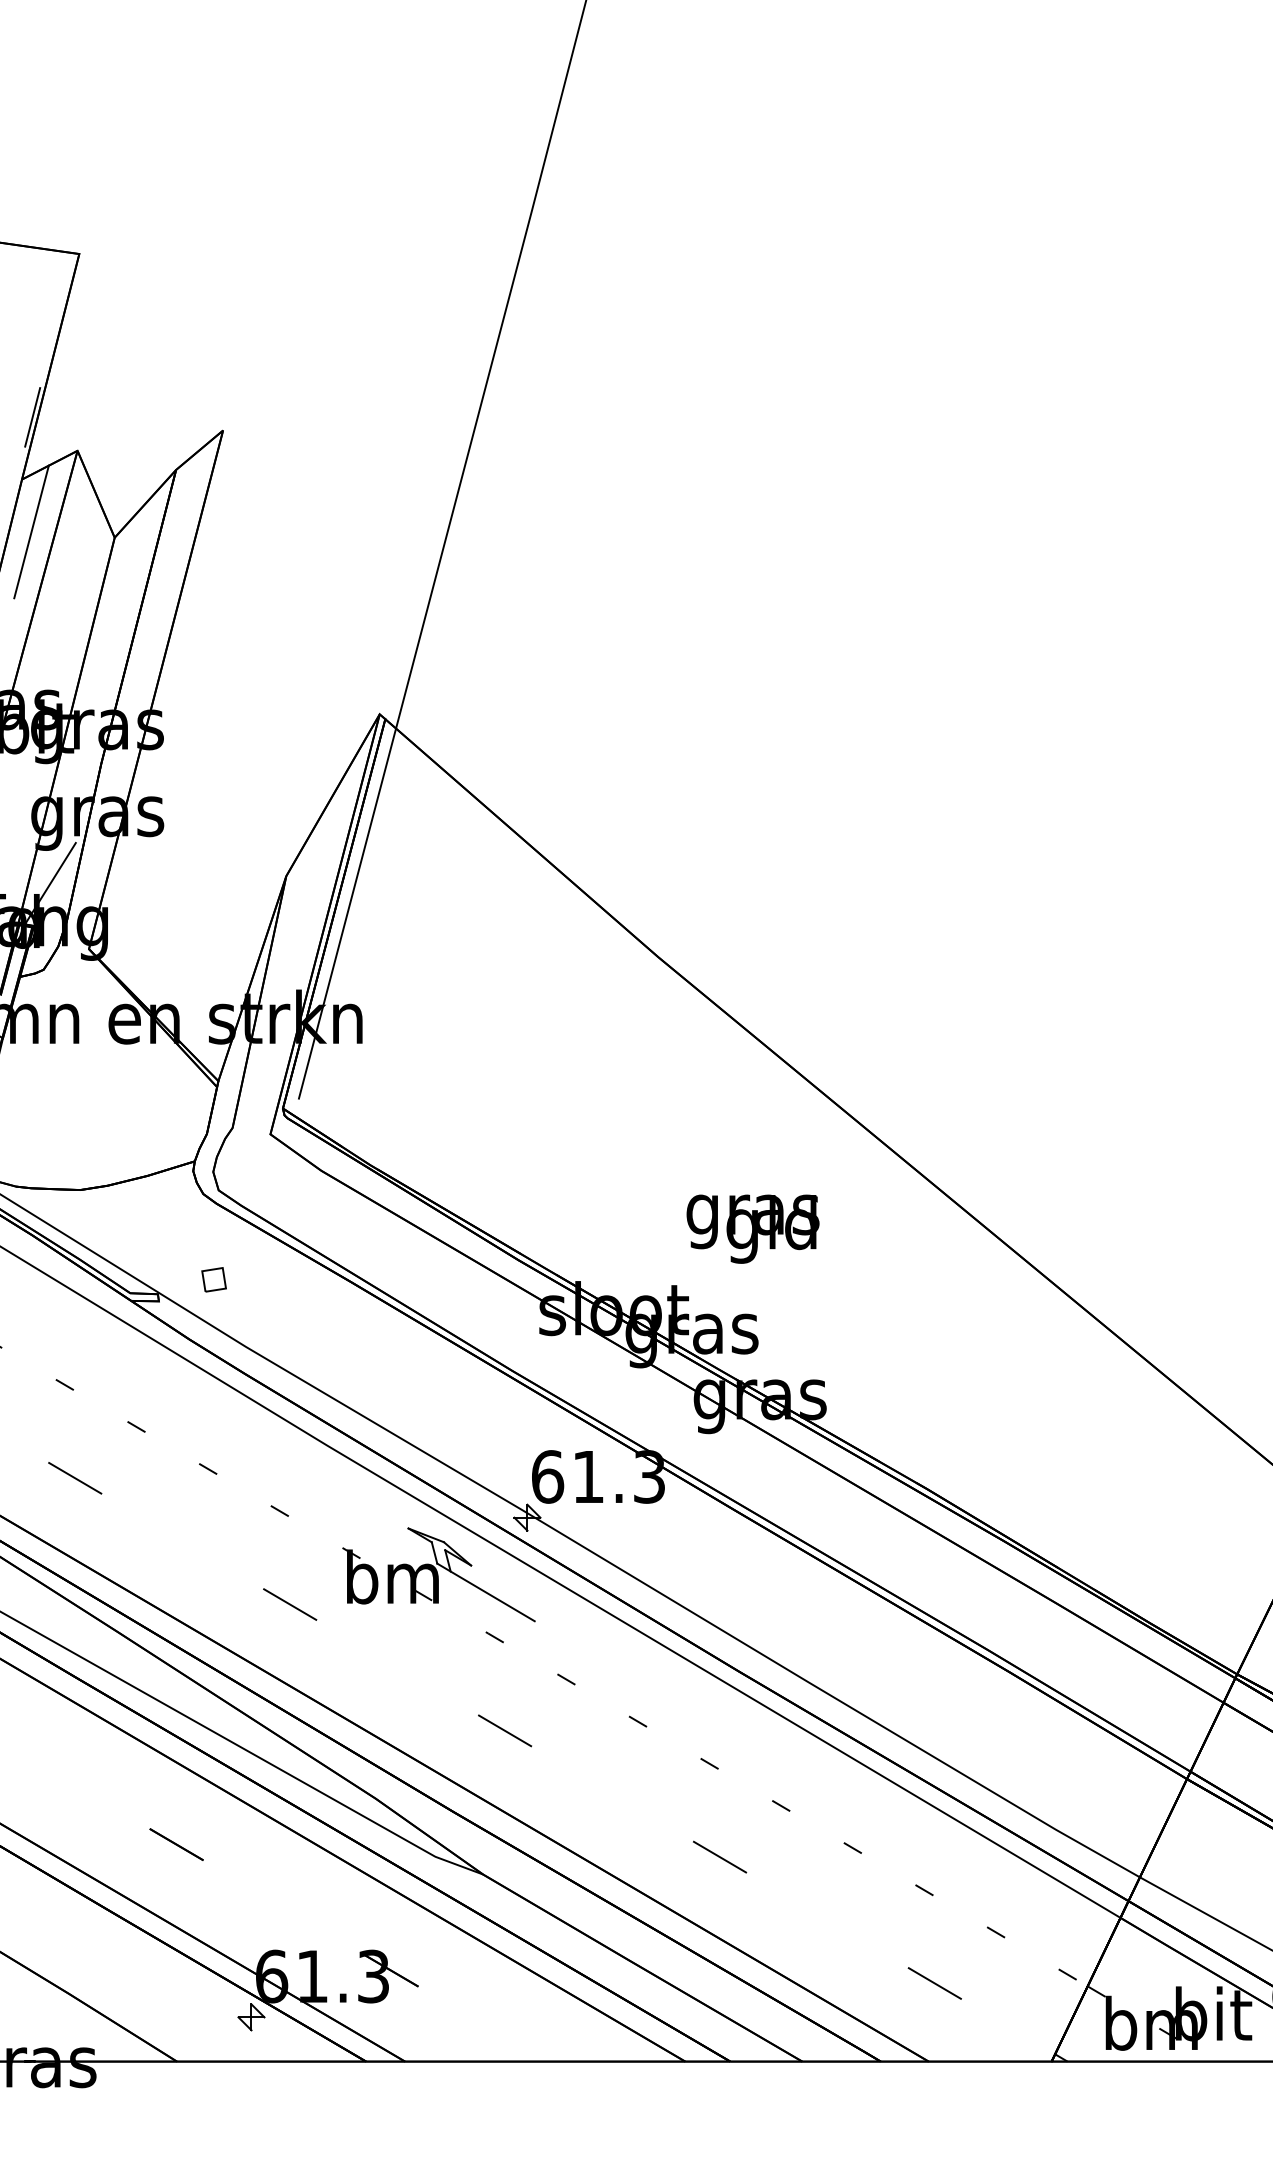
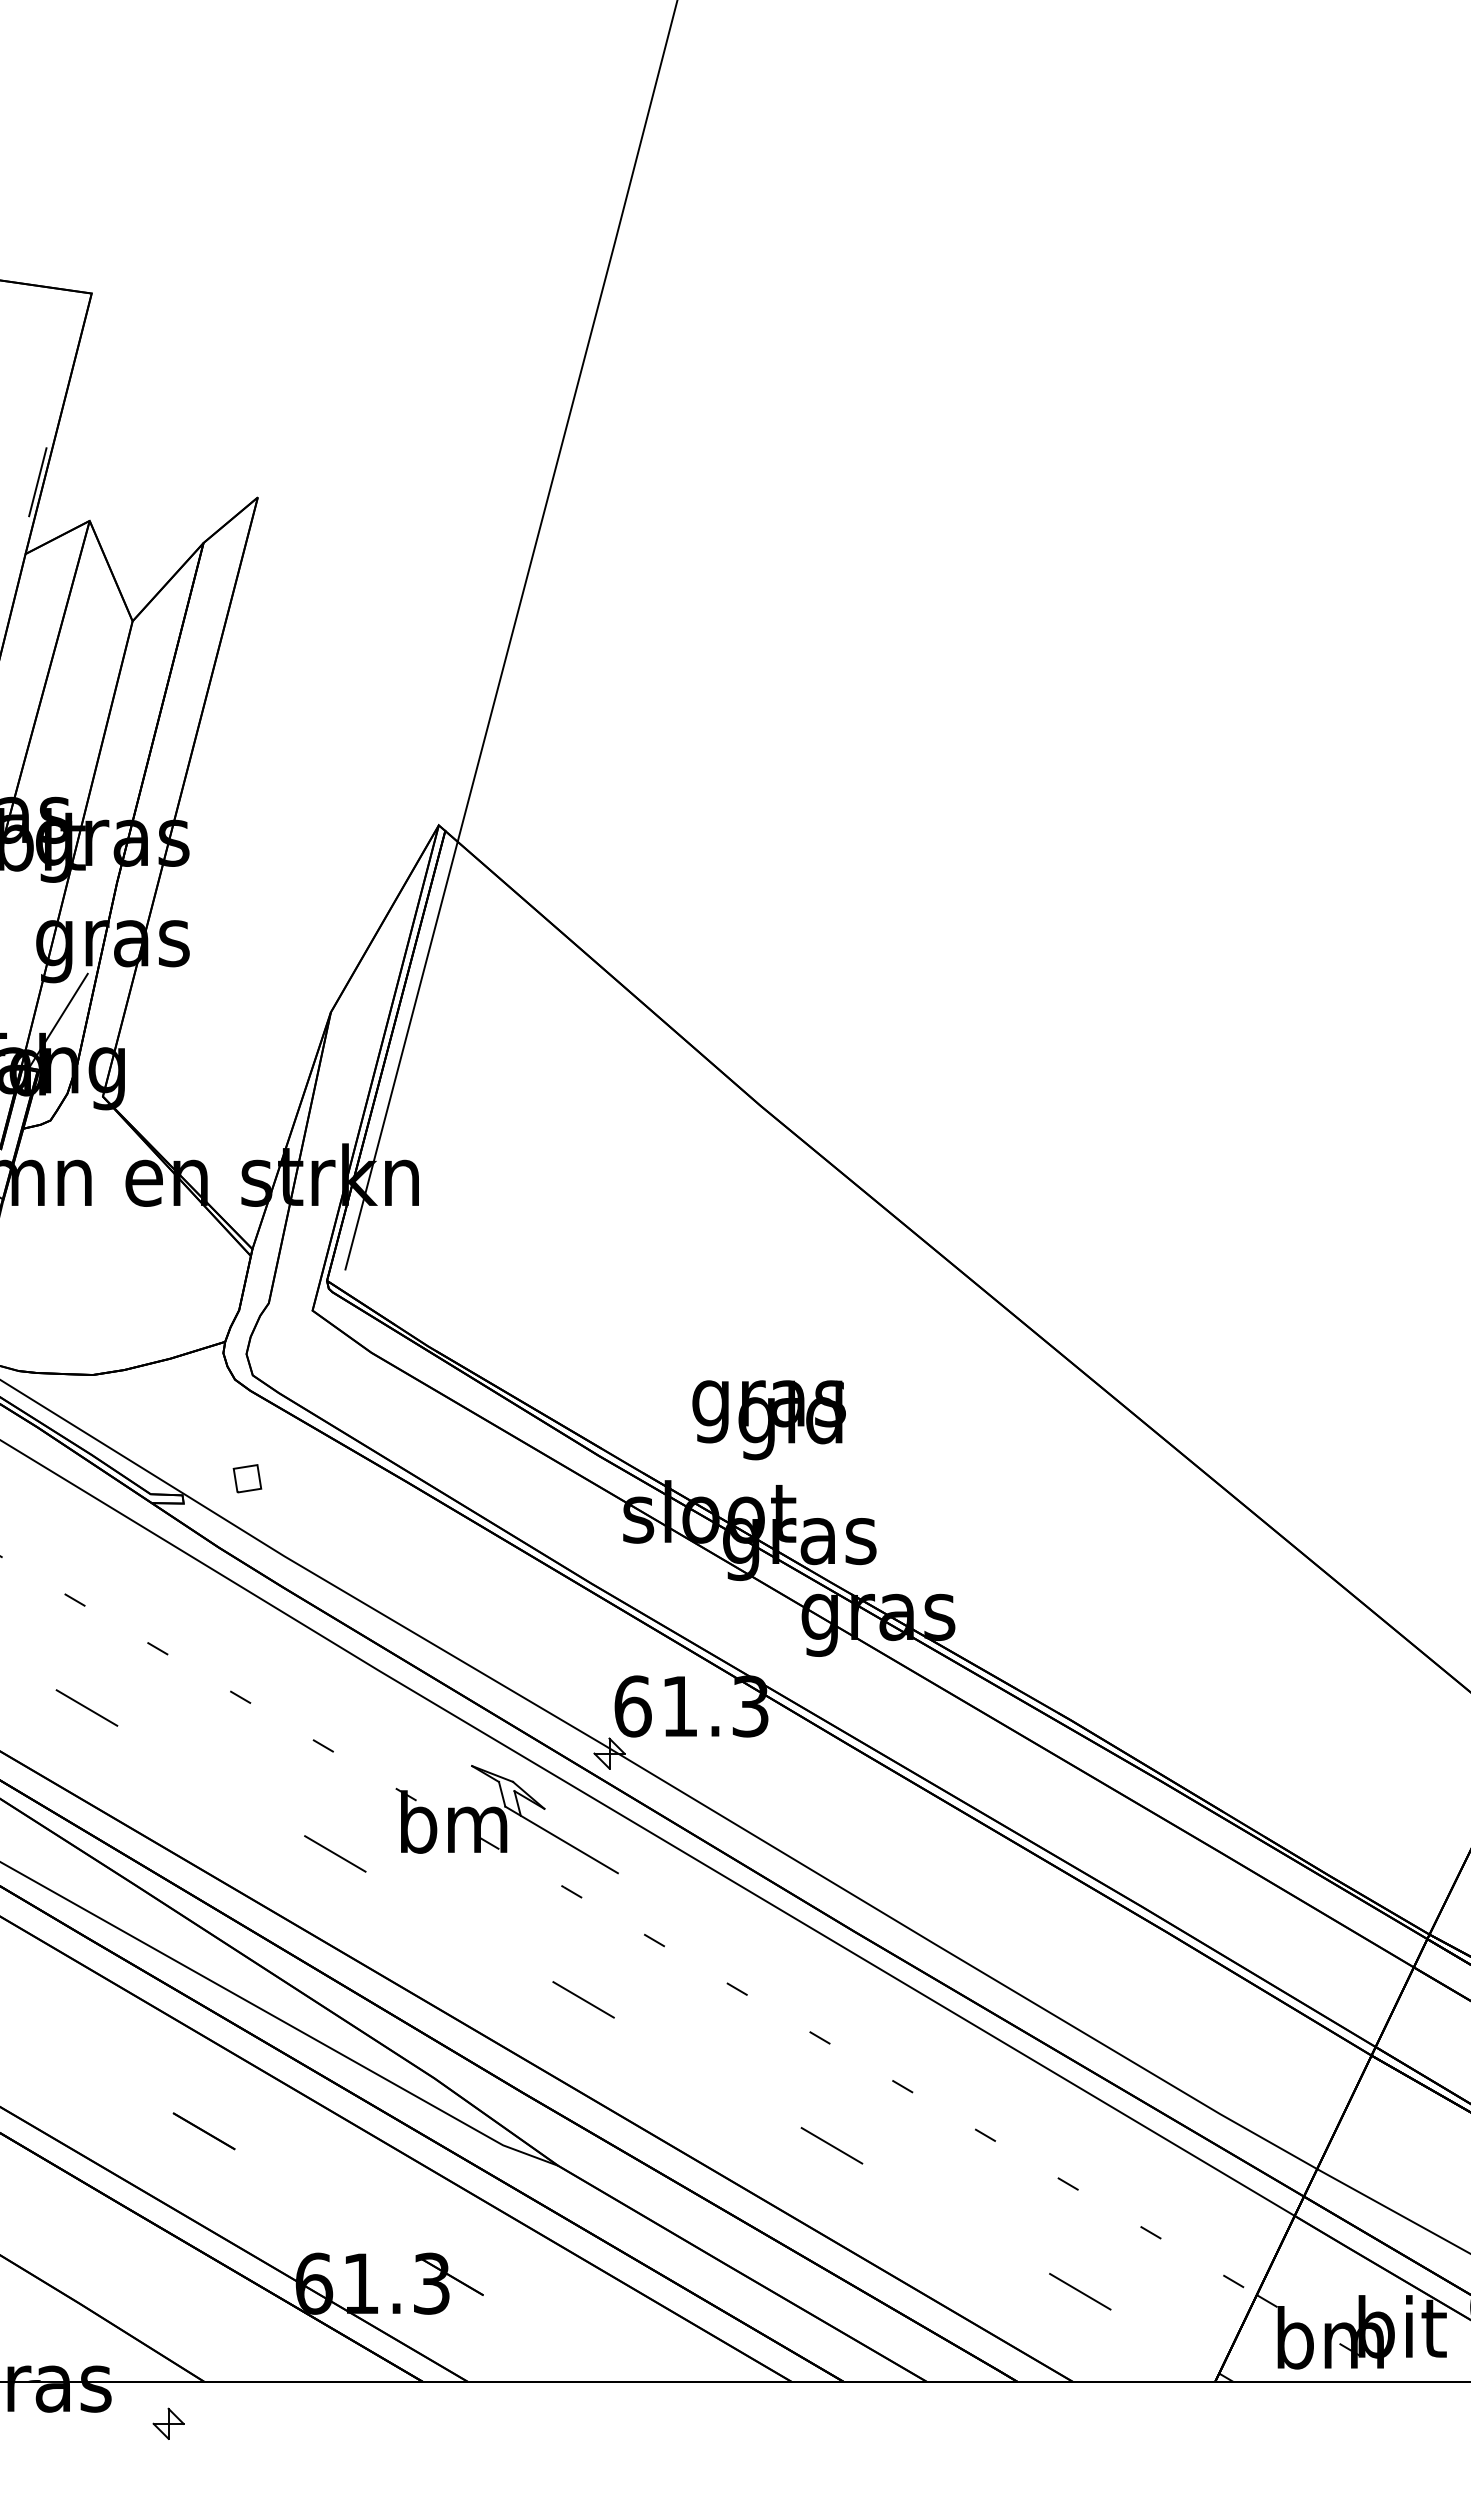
line: (31, 531) -> (36, 614), removed
text: (752, 1229) -> (768, 1420), moved
part: (251, 2017) -> (168, 2423), moved

